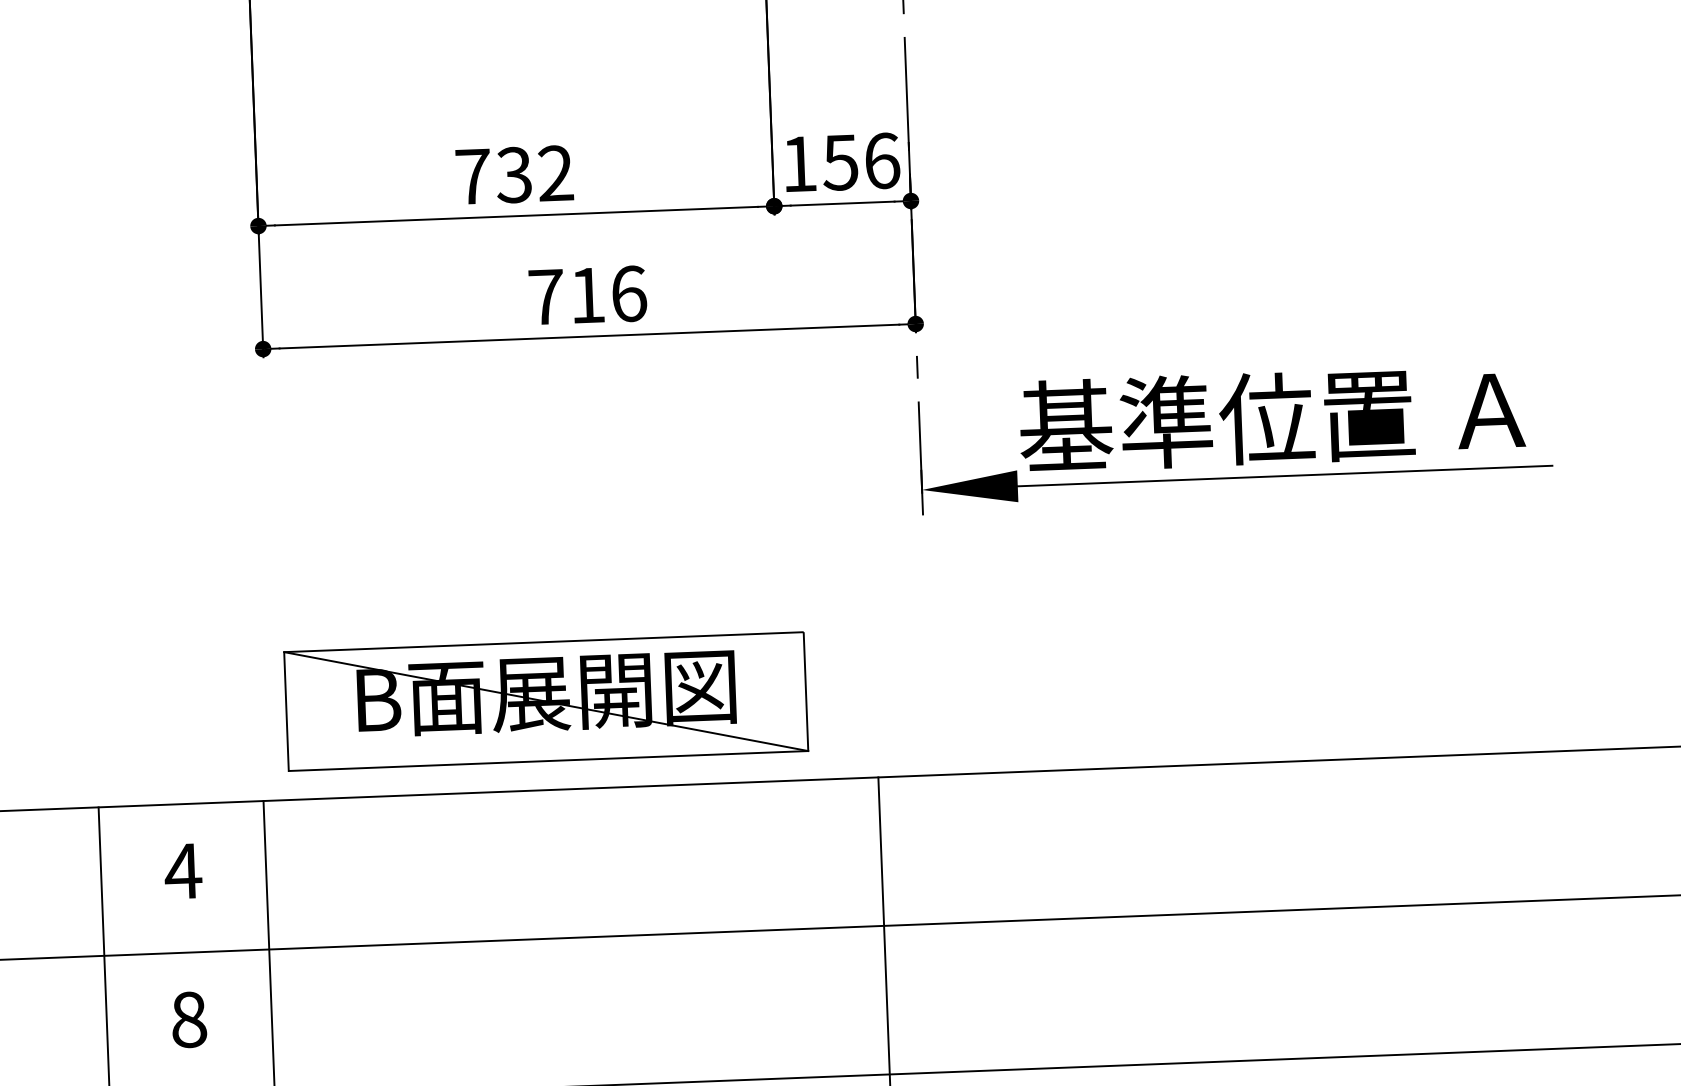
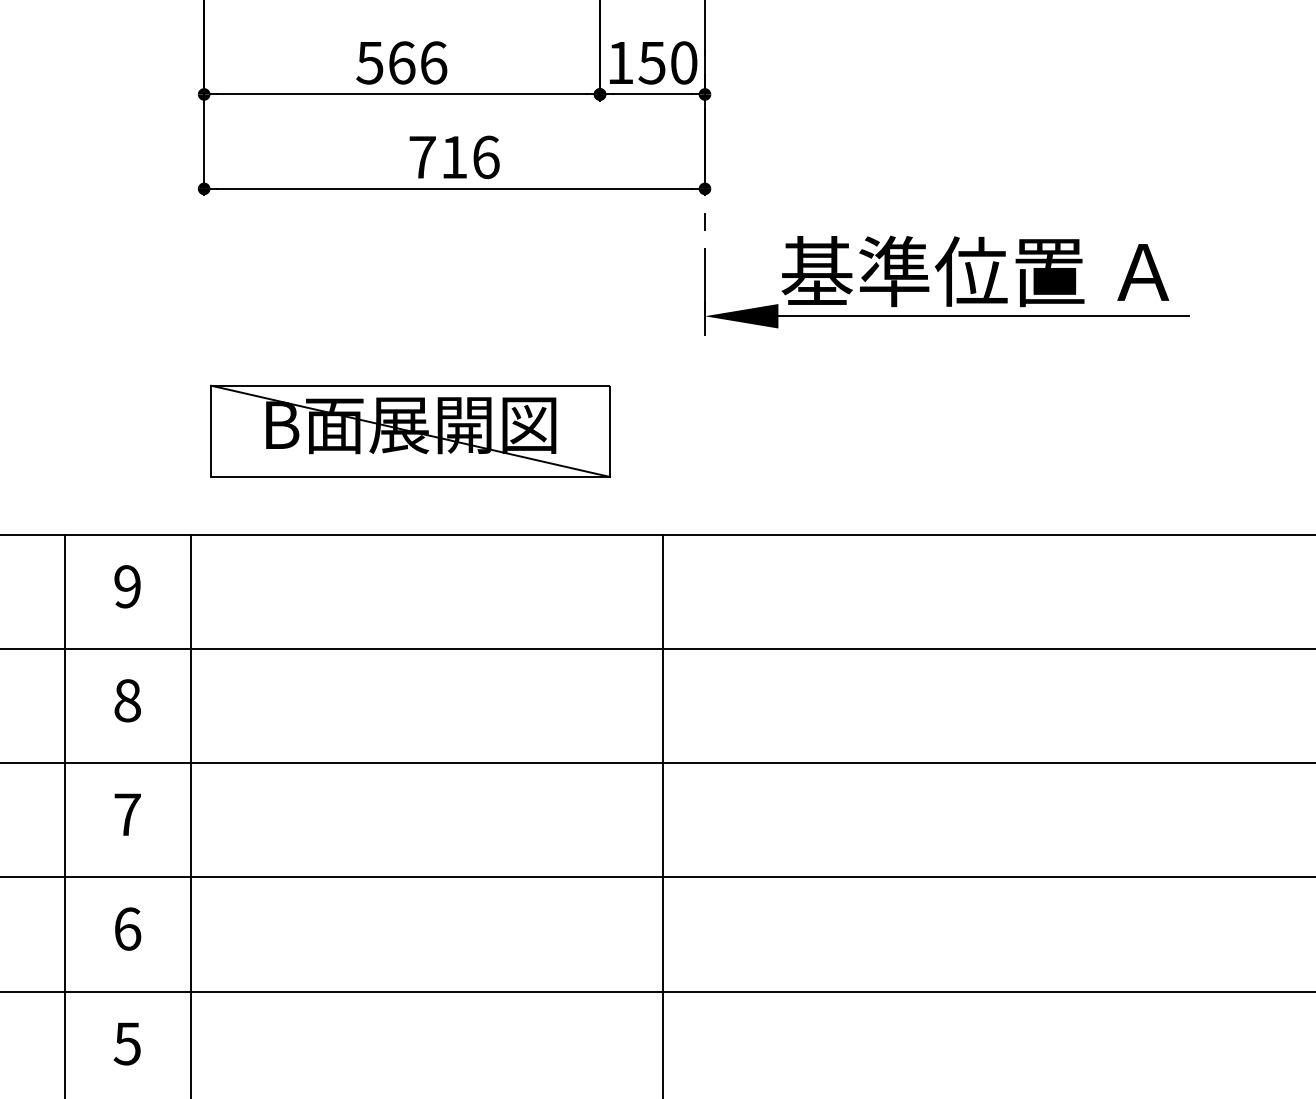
text: (882, 160) -> (684, 62), 156 -> 150
text: (513, 174) -> (401, 62), 732 -> 566
part: (545, 700) -> (410, 430), moved
text: (183, 870) -> (127, 586), 4 -> 9

